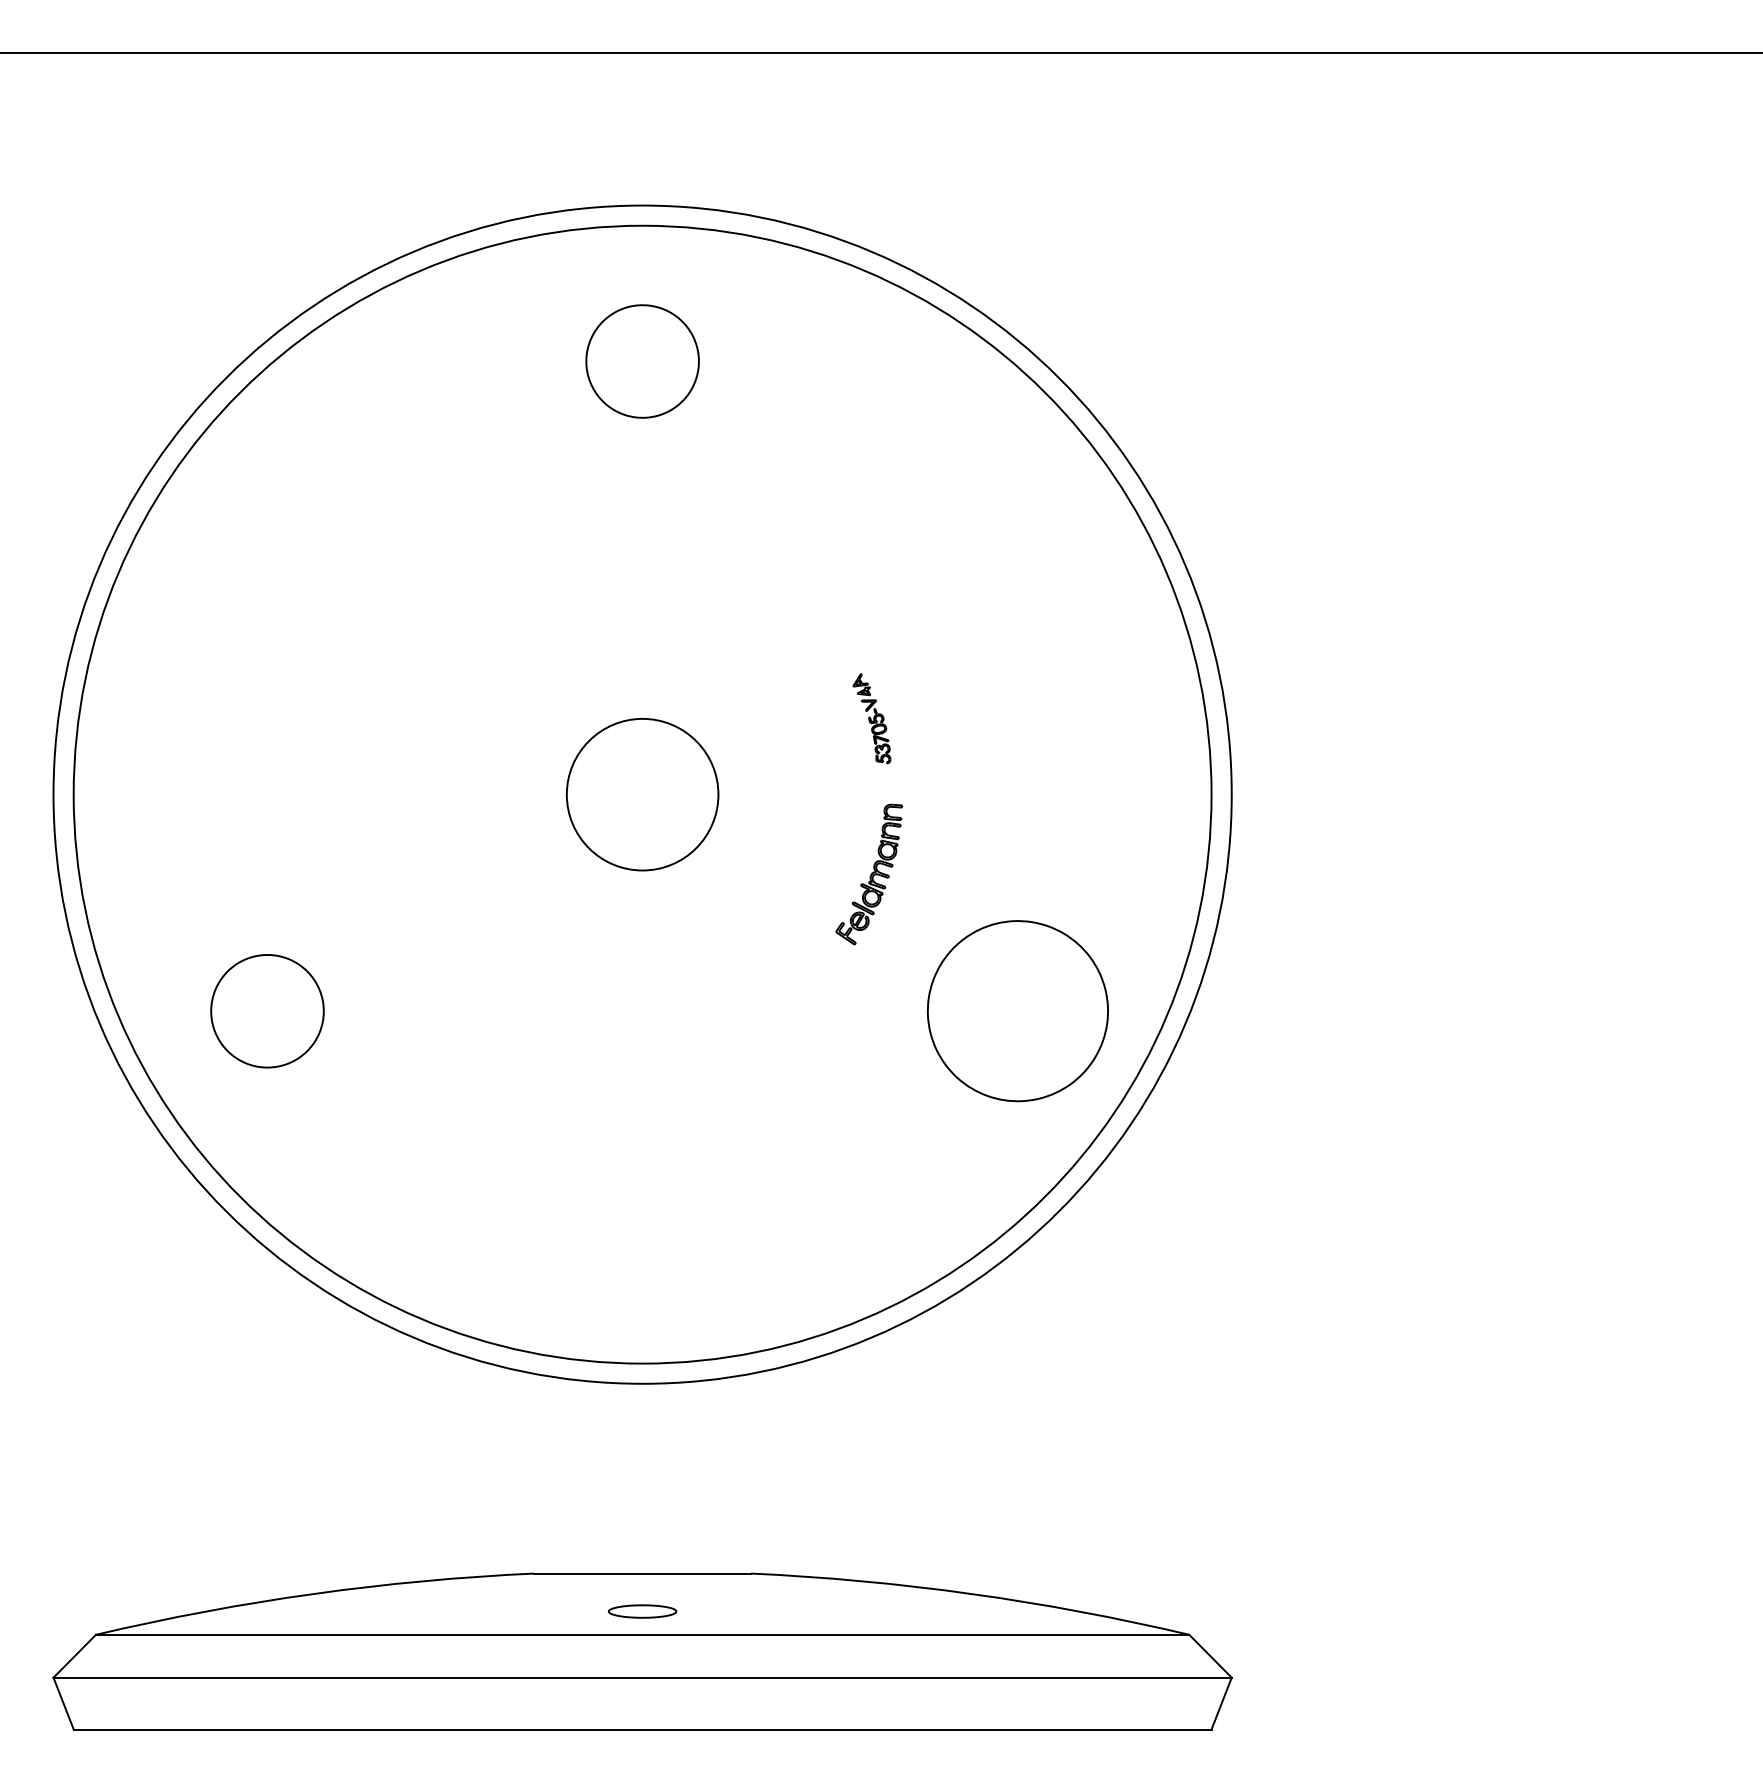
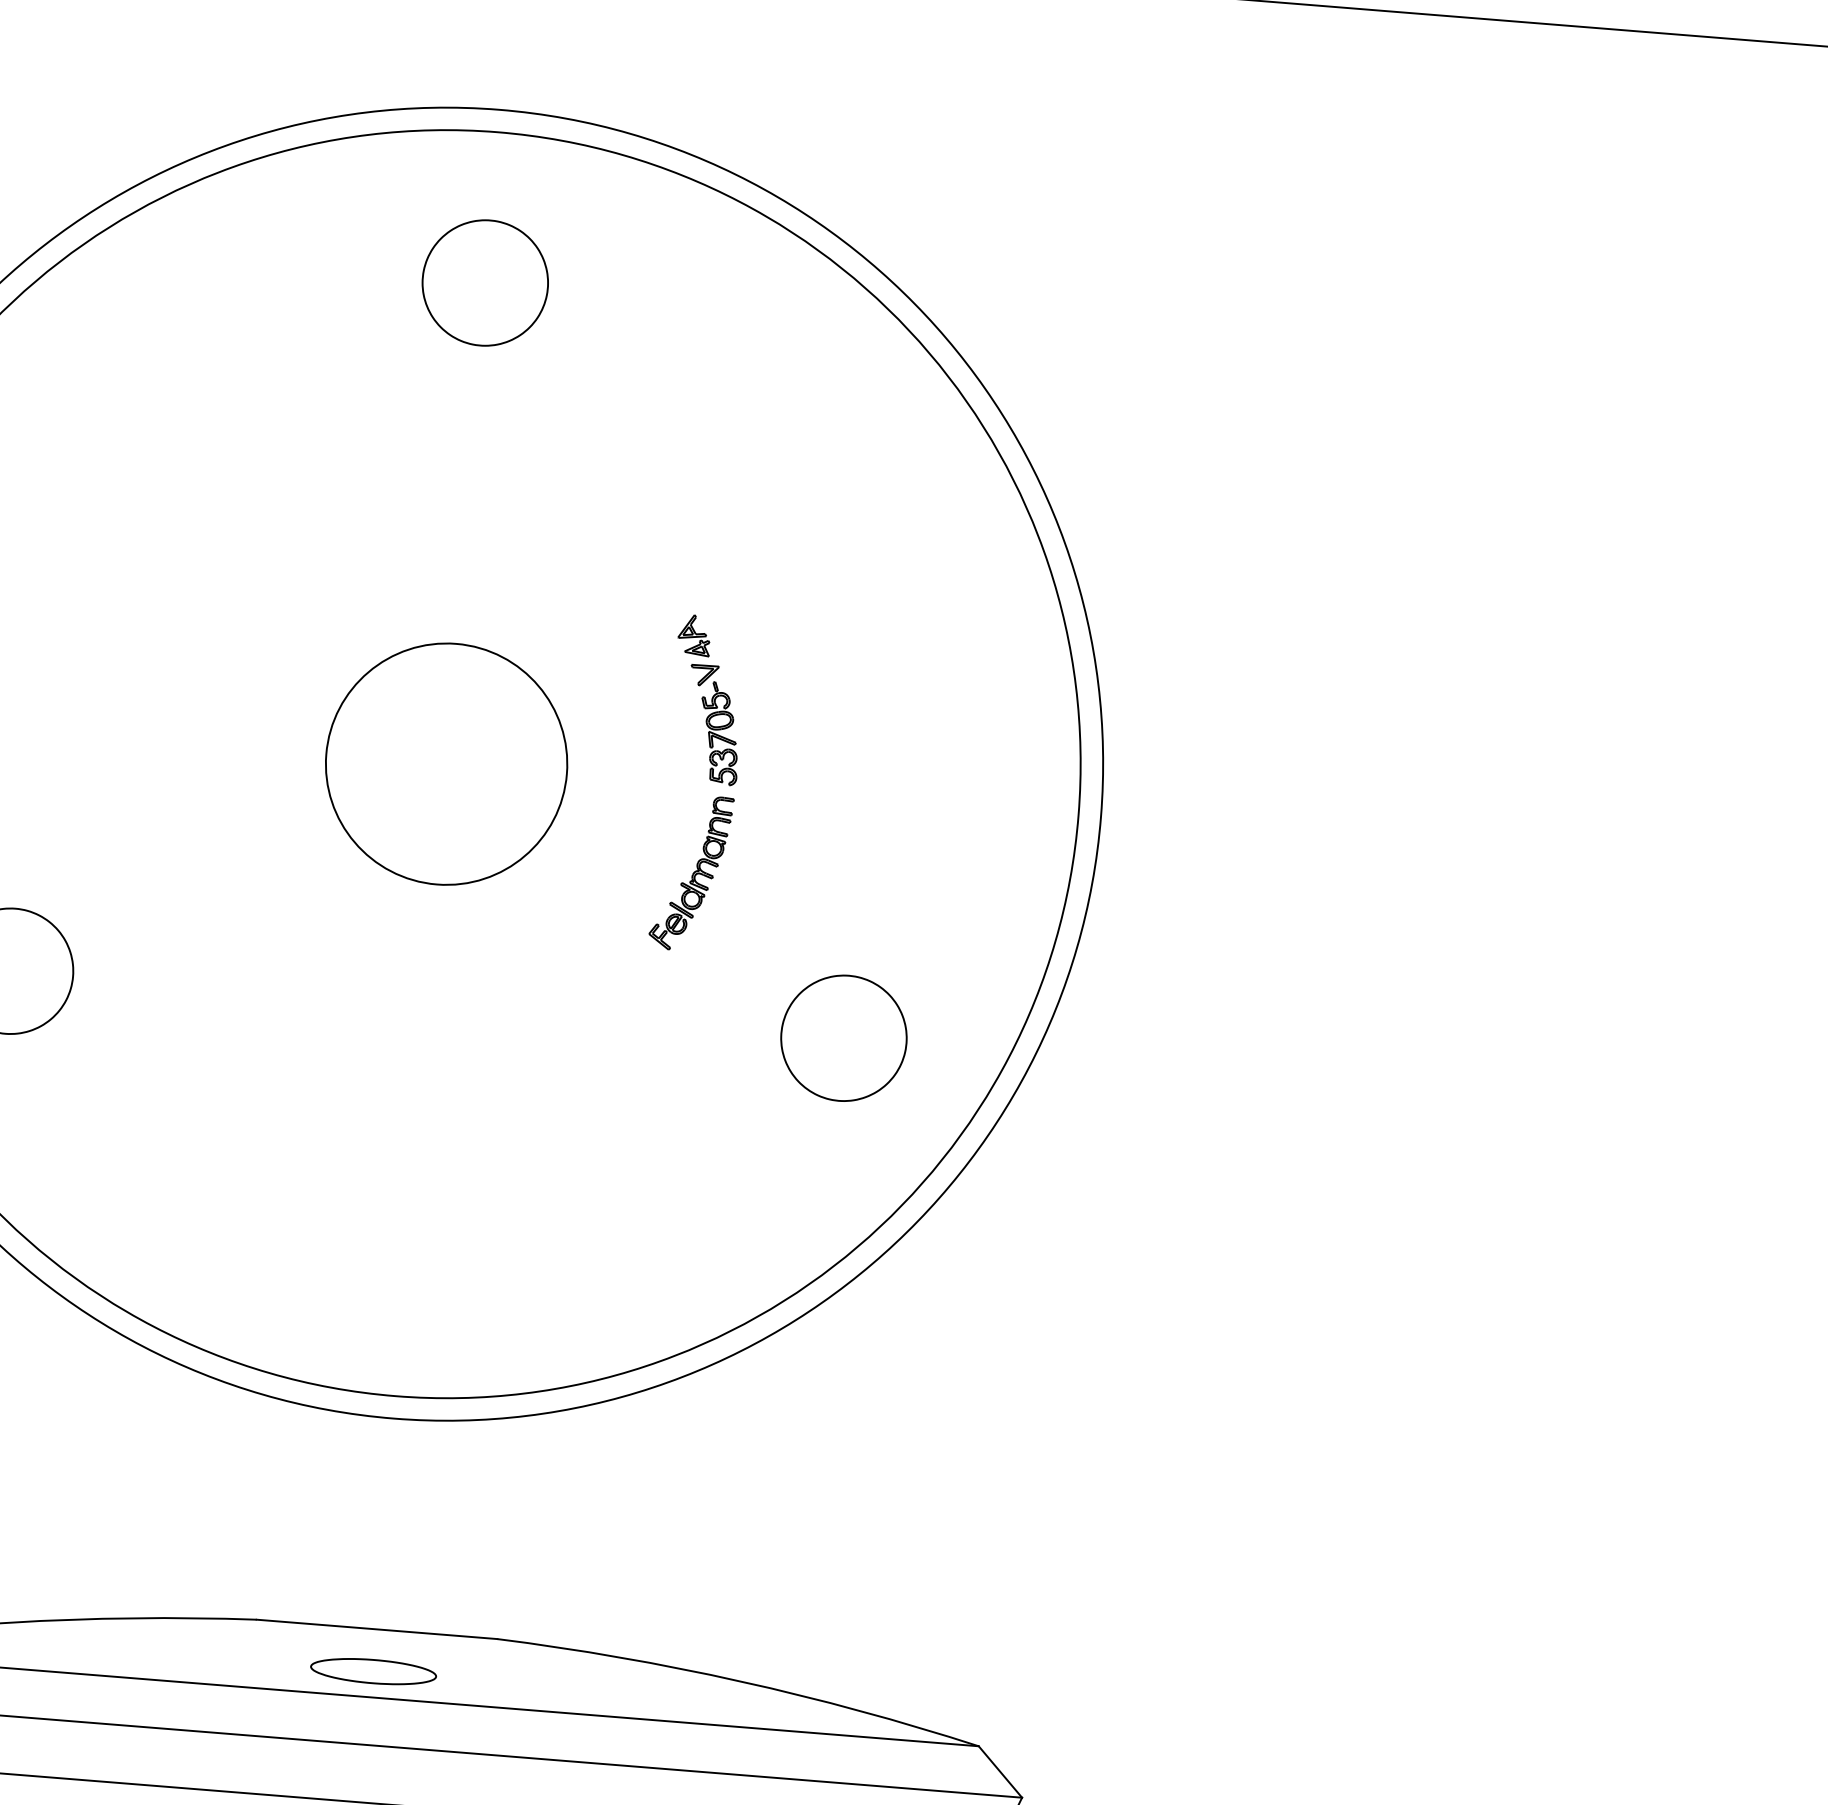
part: (871, 718) -> (707, 700), size x1.67
circle: (642, 794) -> (446, 763), size x1.43
part: (1017, 1011) -> (843, 1038), size x0.62
part: (642, 1611) -> (373, 1671), size x1.67

